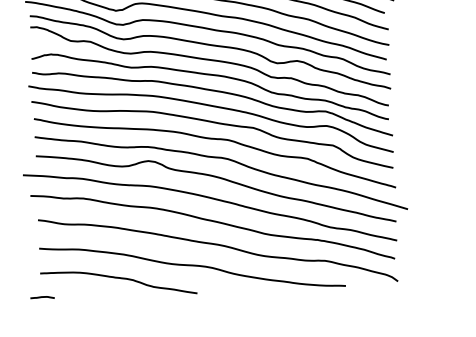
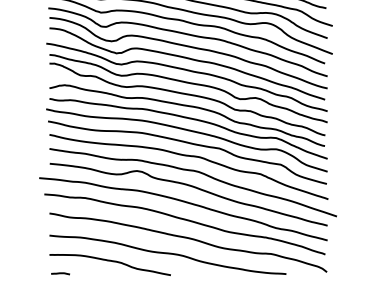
line: (42, 297) -> (60, 273), moved

